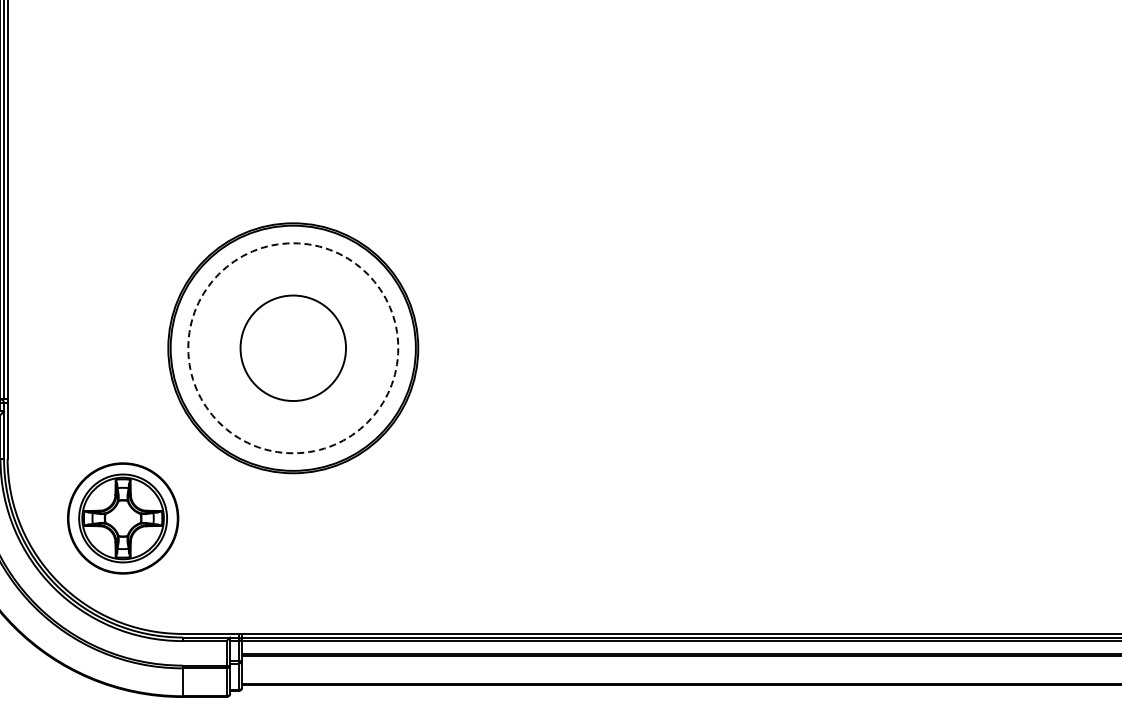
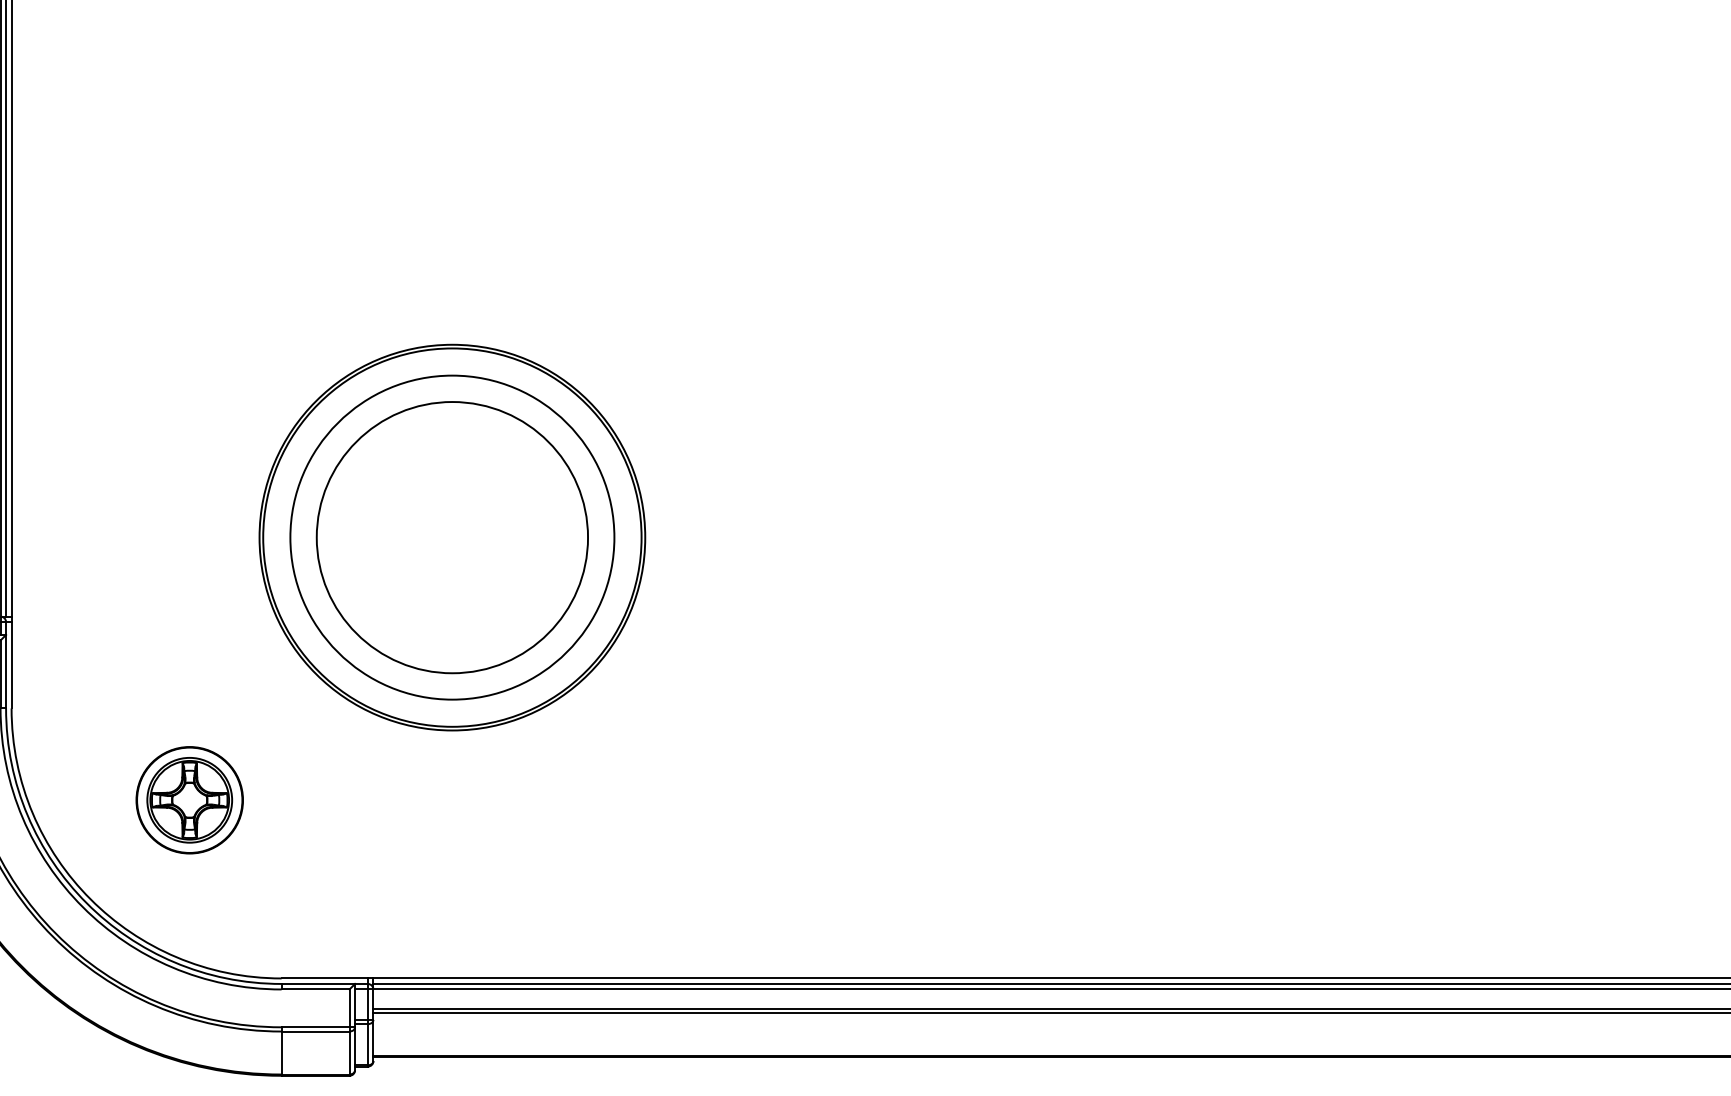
circle: (293, 348) -> (452, 537), dashed -> solid
circle: (293, 348) -> (452, 537), size x1.67
part: (122, 518) -> (188, 800), size x0.62

